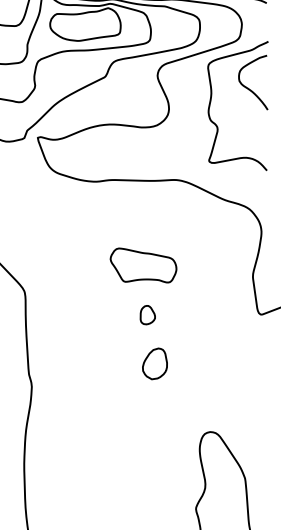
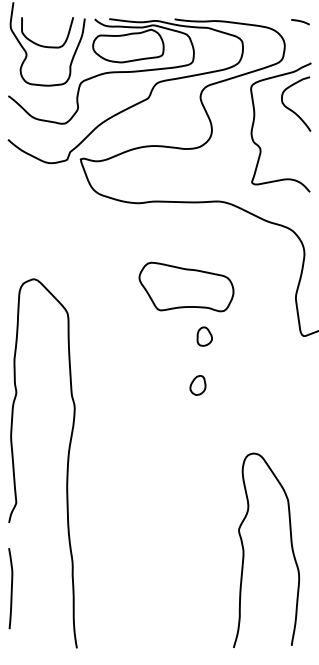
part: (143, 264) -> (186, 286), size x1.43
part: (147, 314) -> (204, 336), moved
part: (154, 363) -> (197, 385), size x0.62

